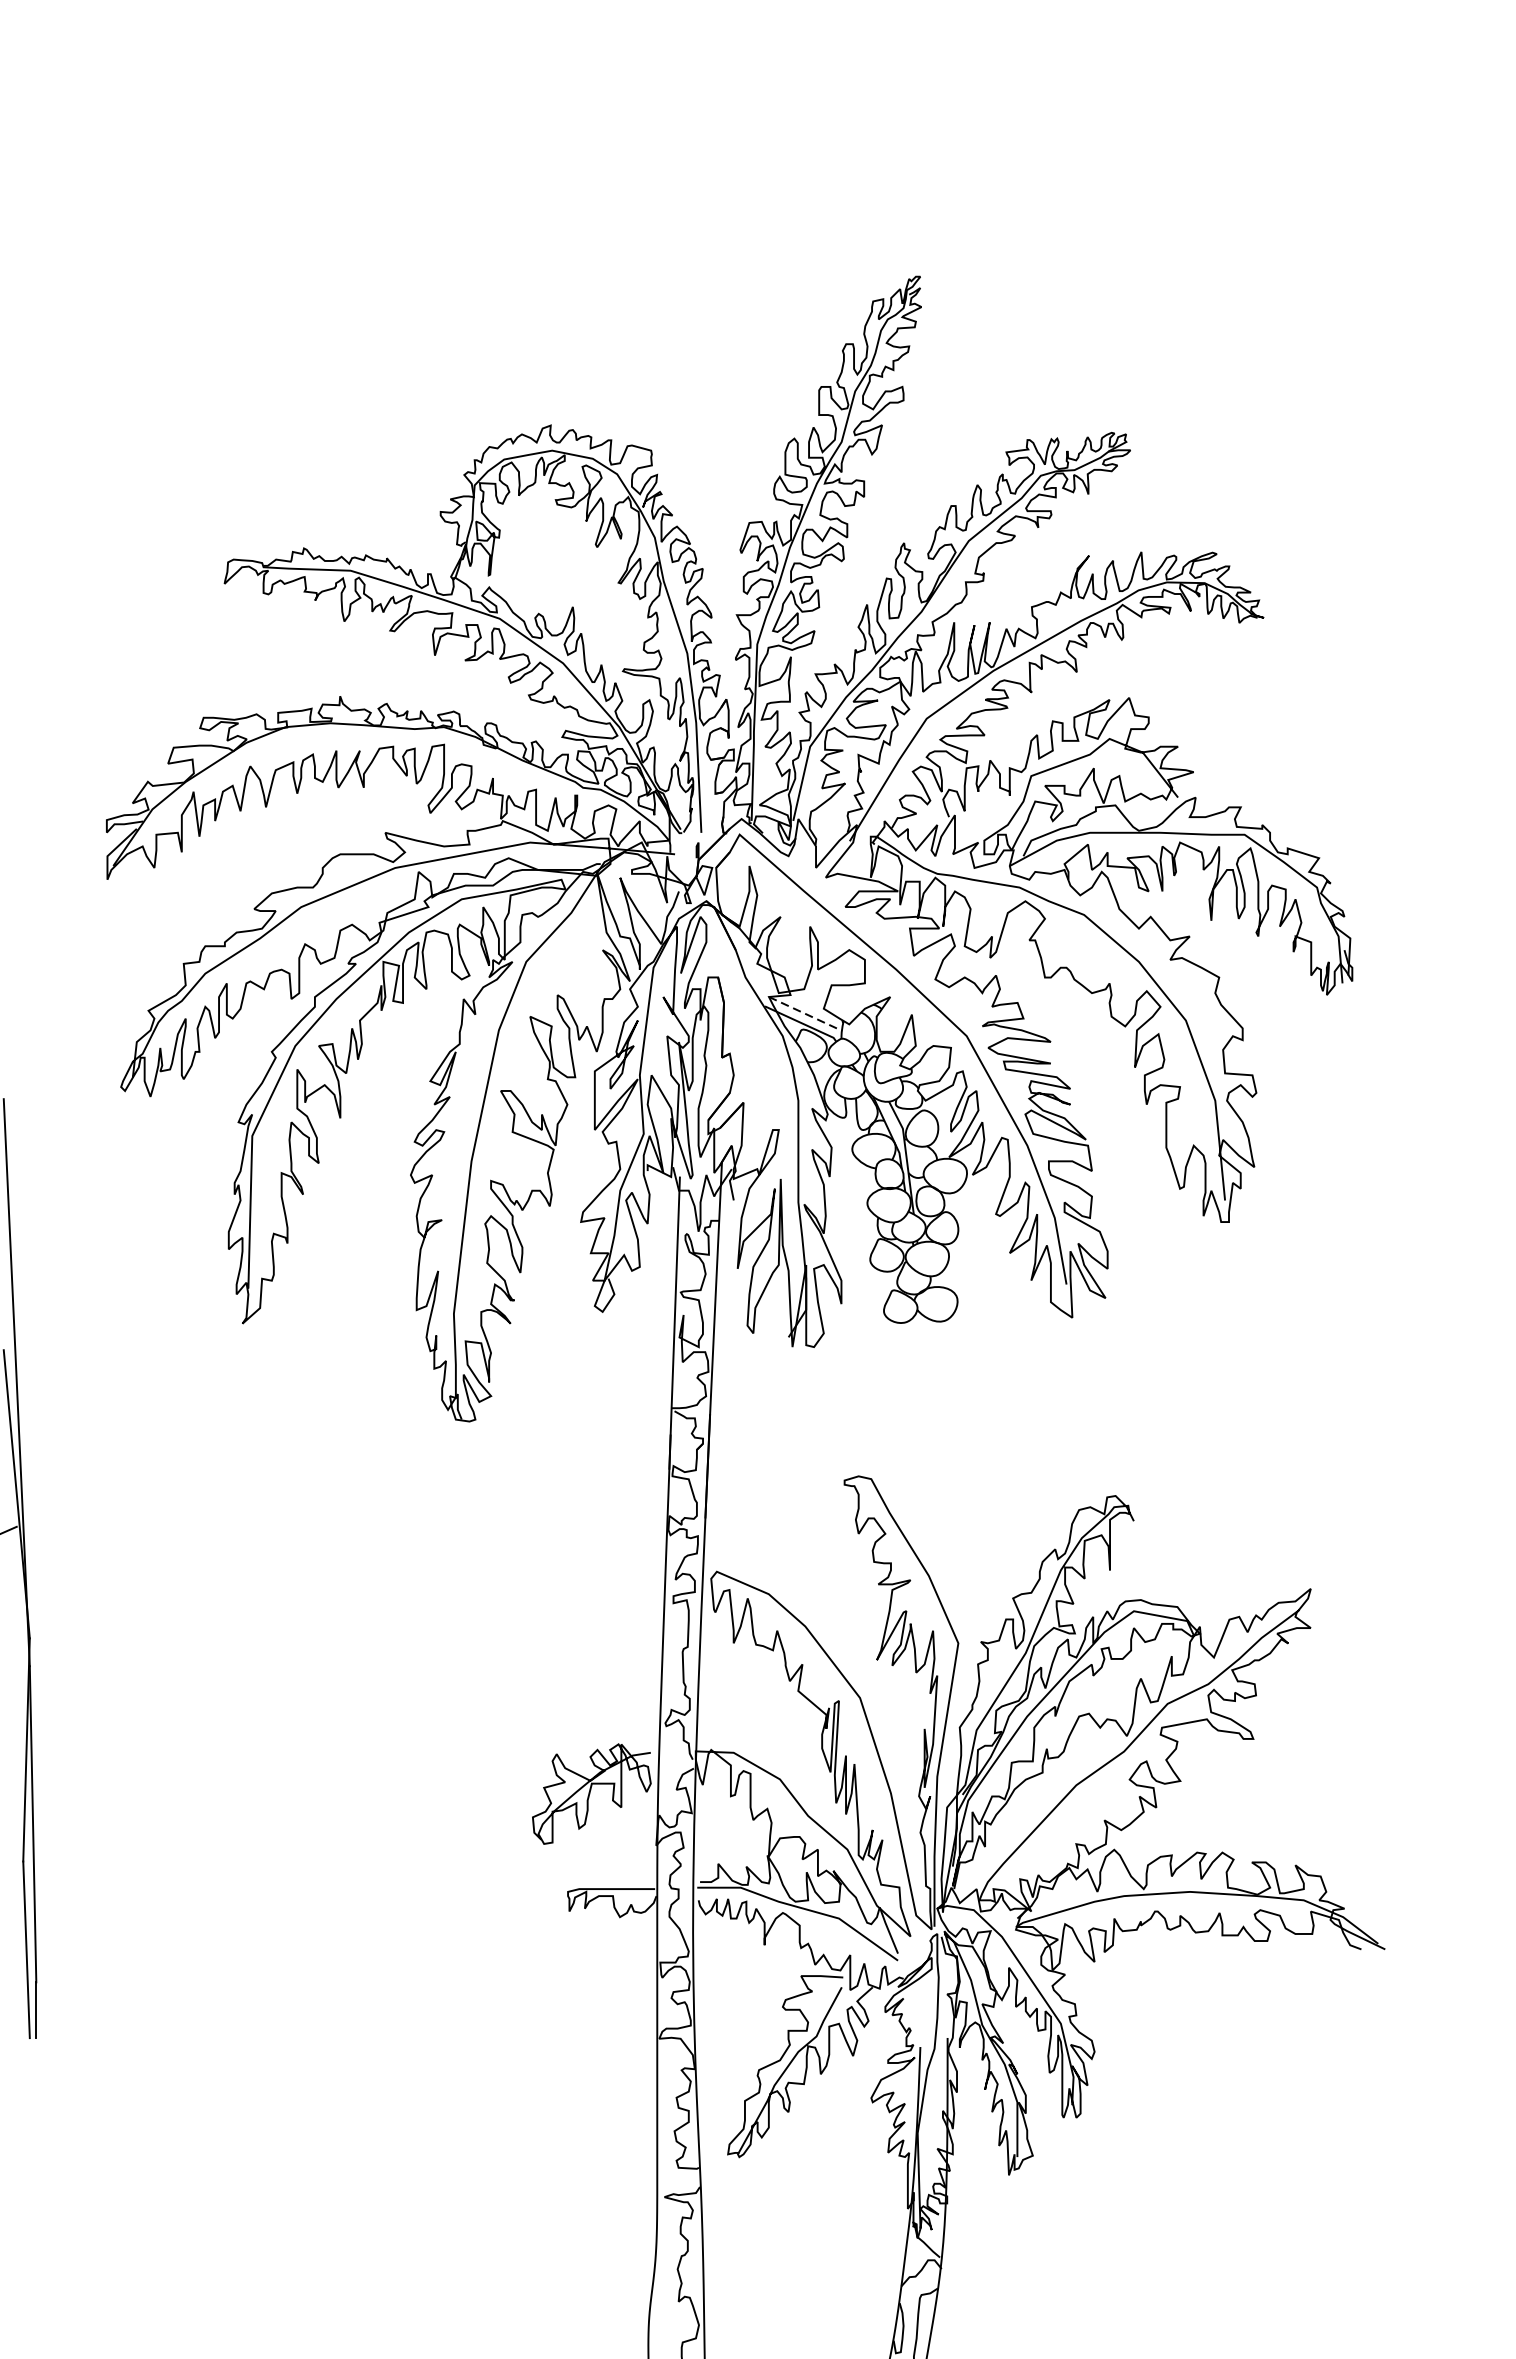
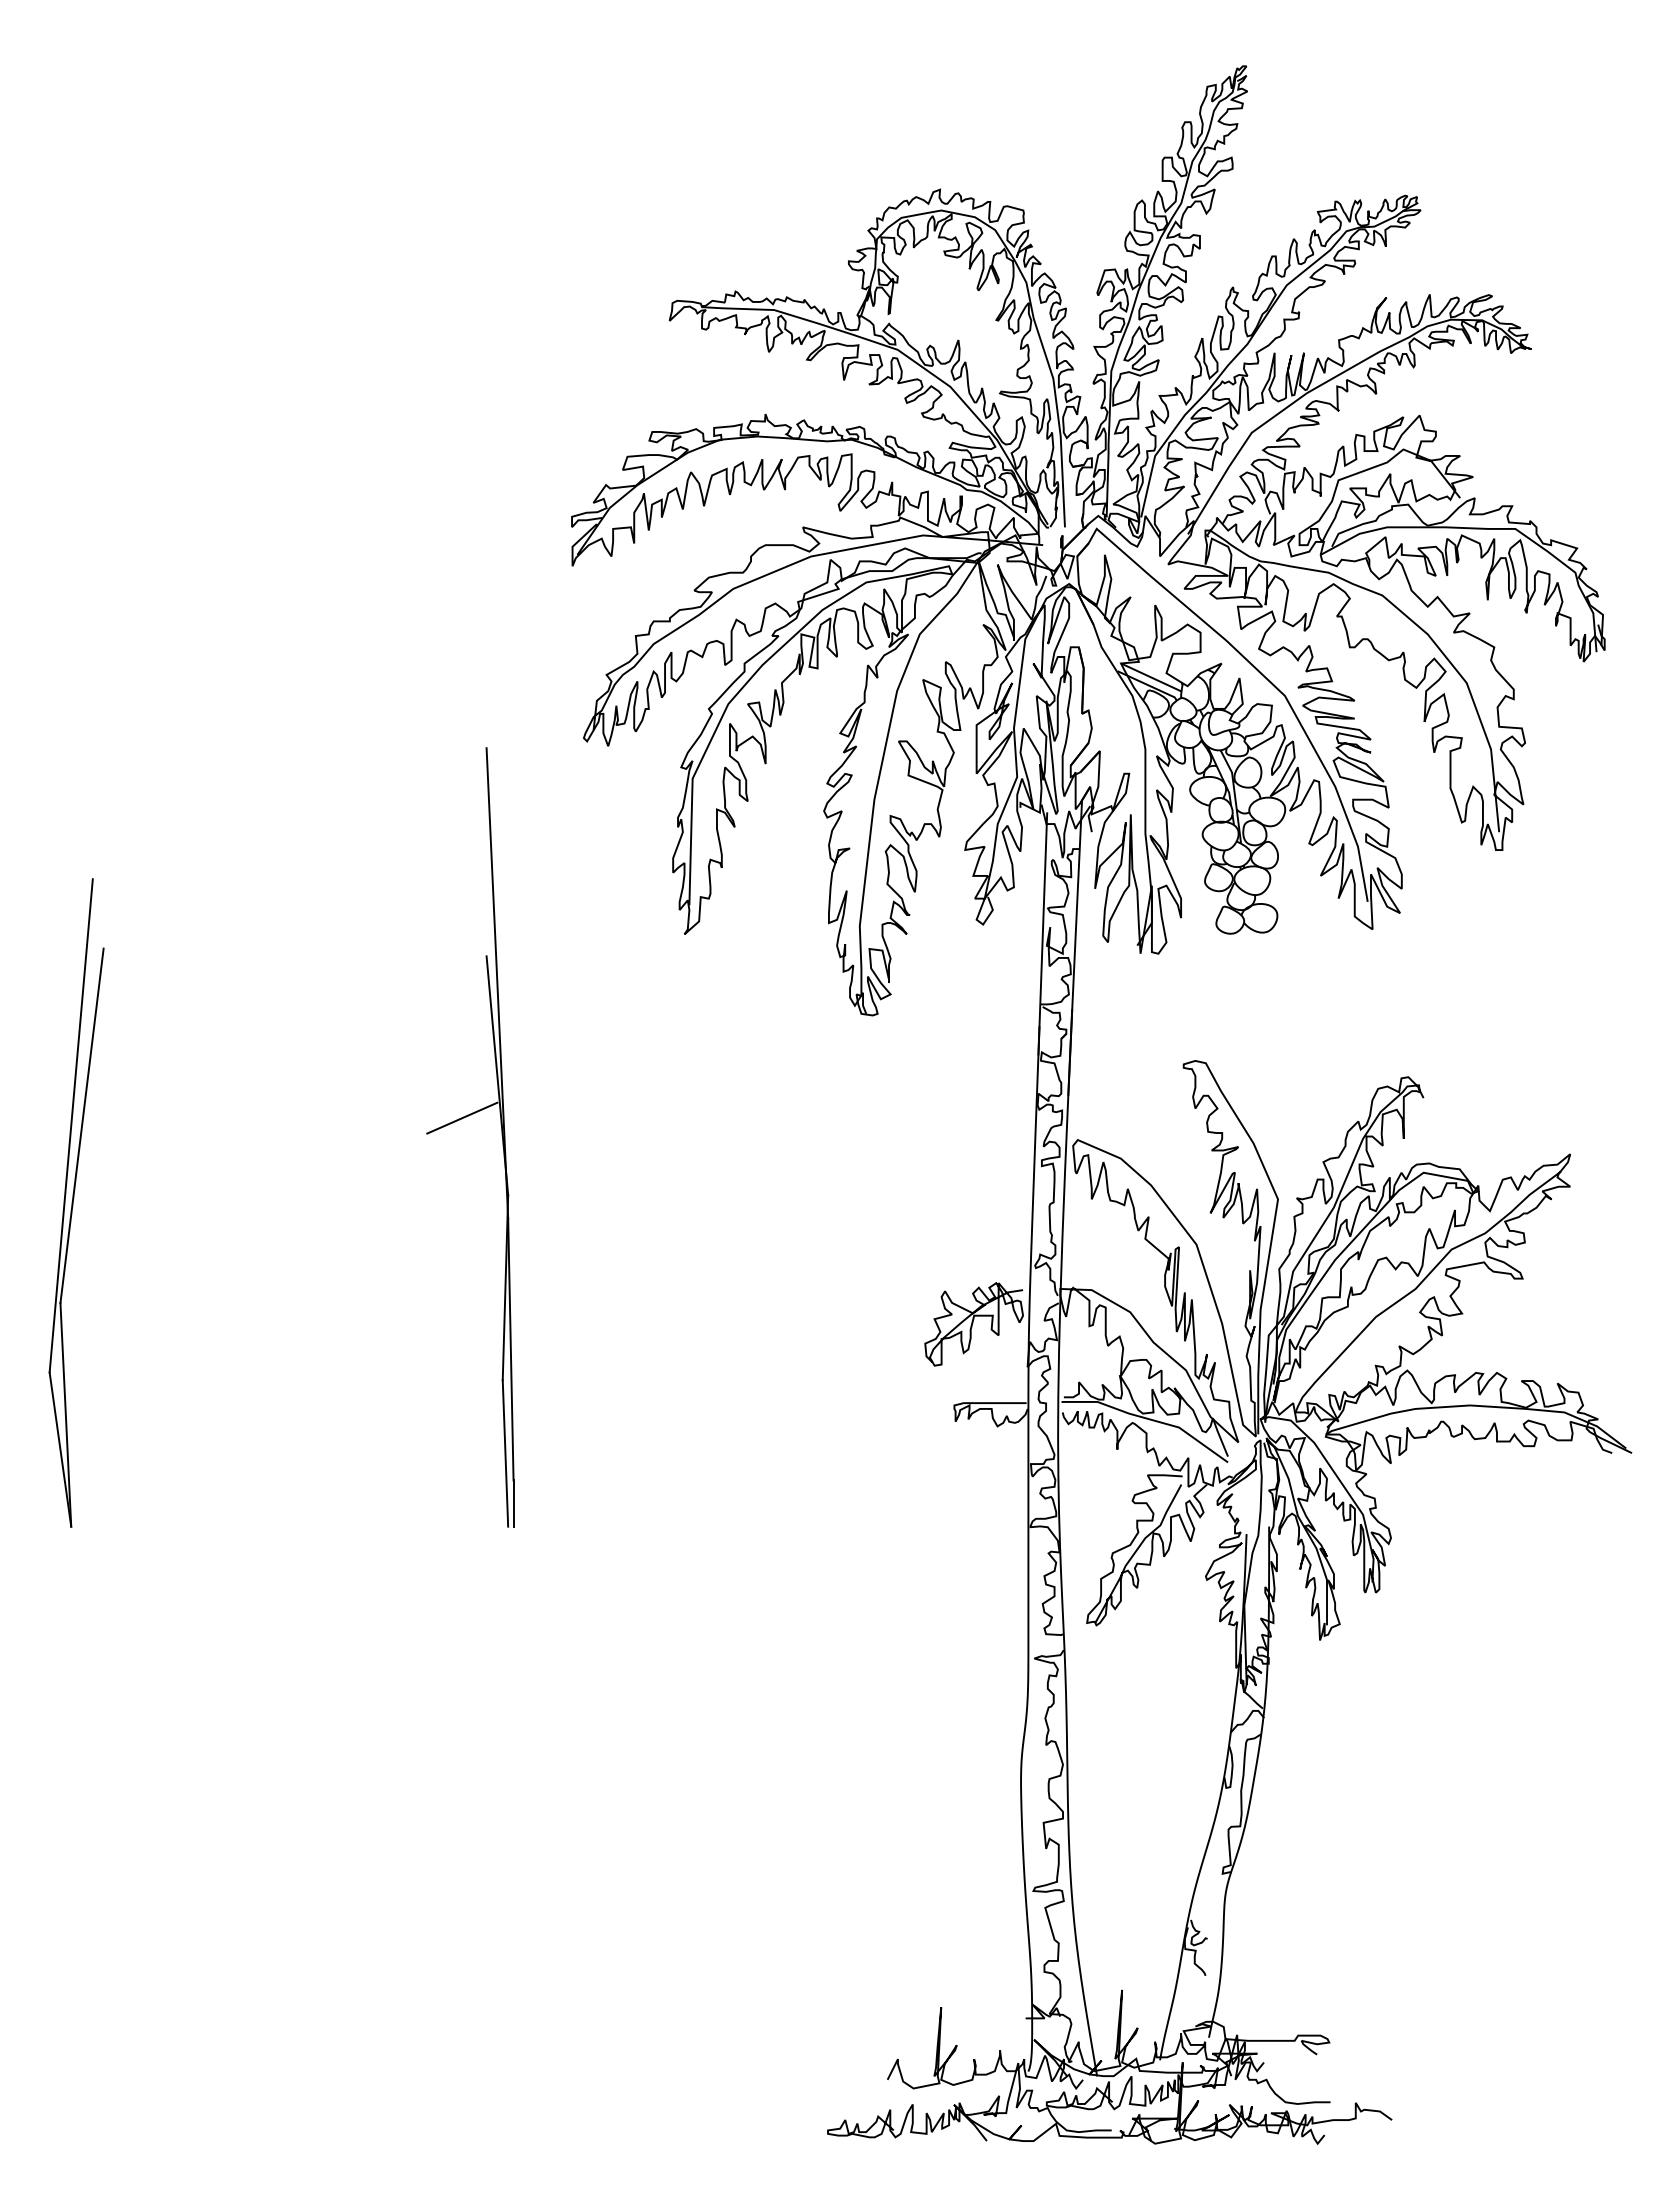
line: (805, 1013) -> (1151, 677), dashed -> solid

